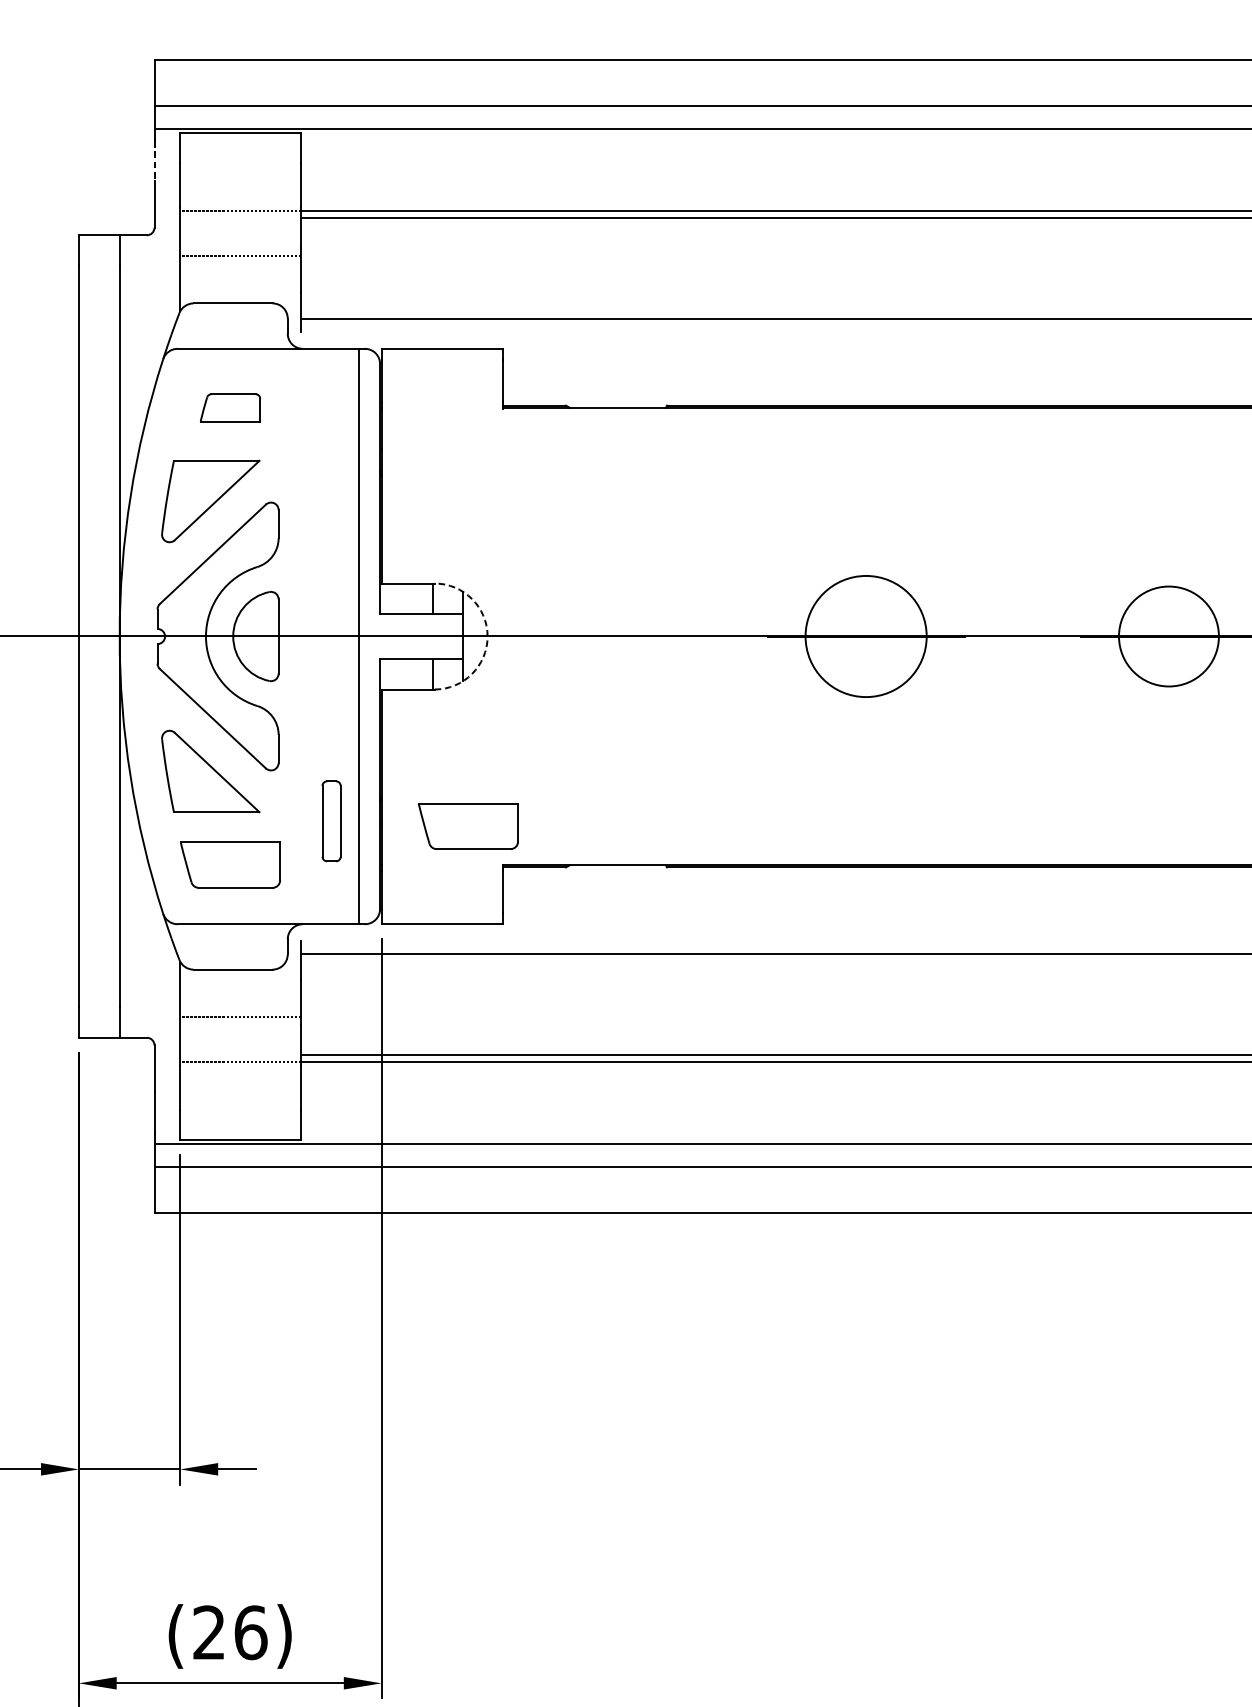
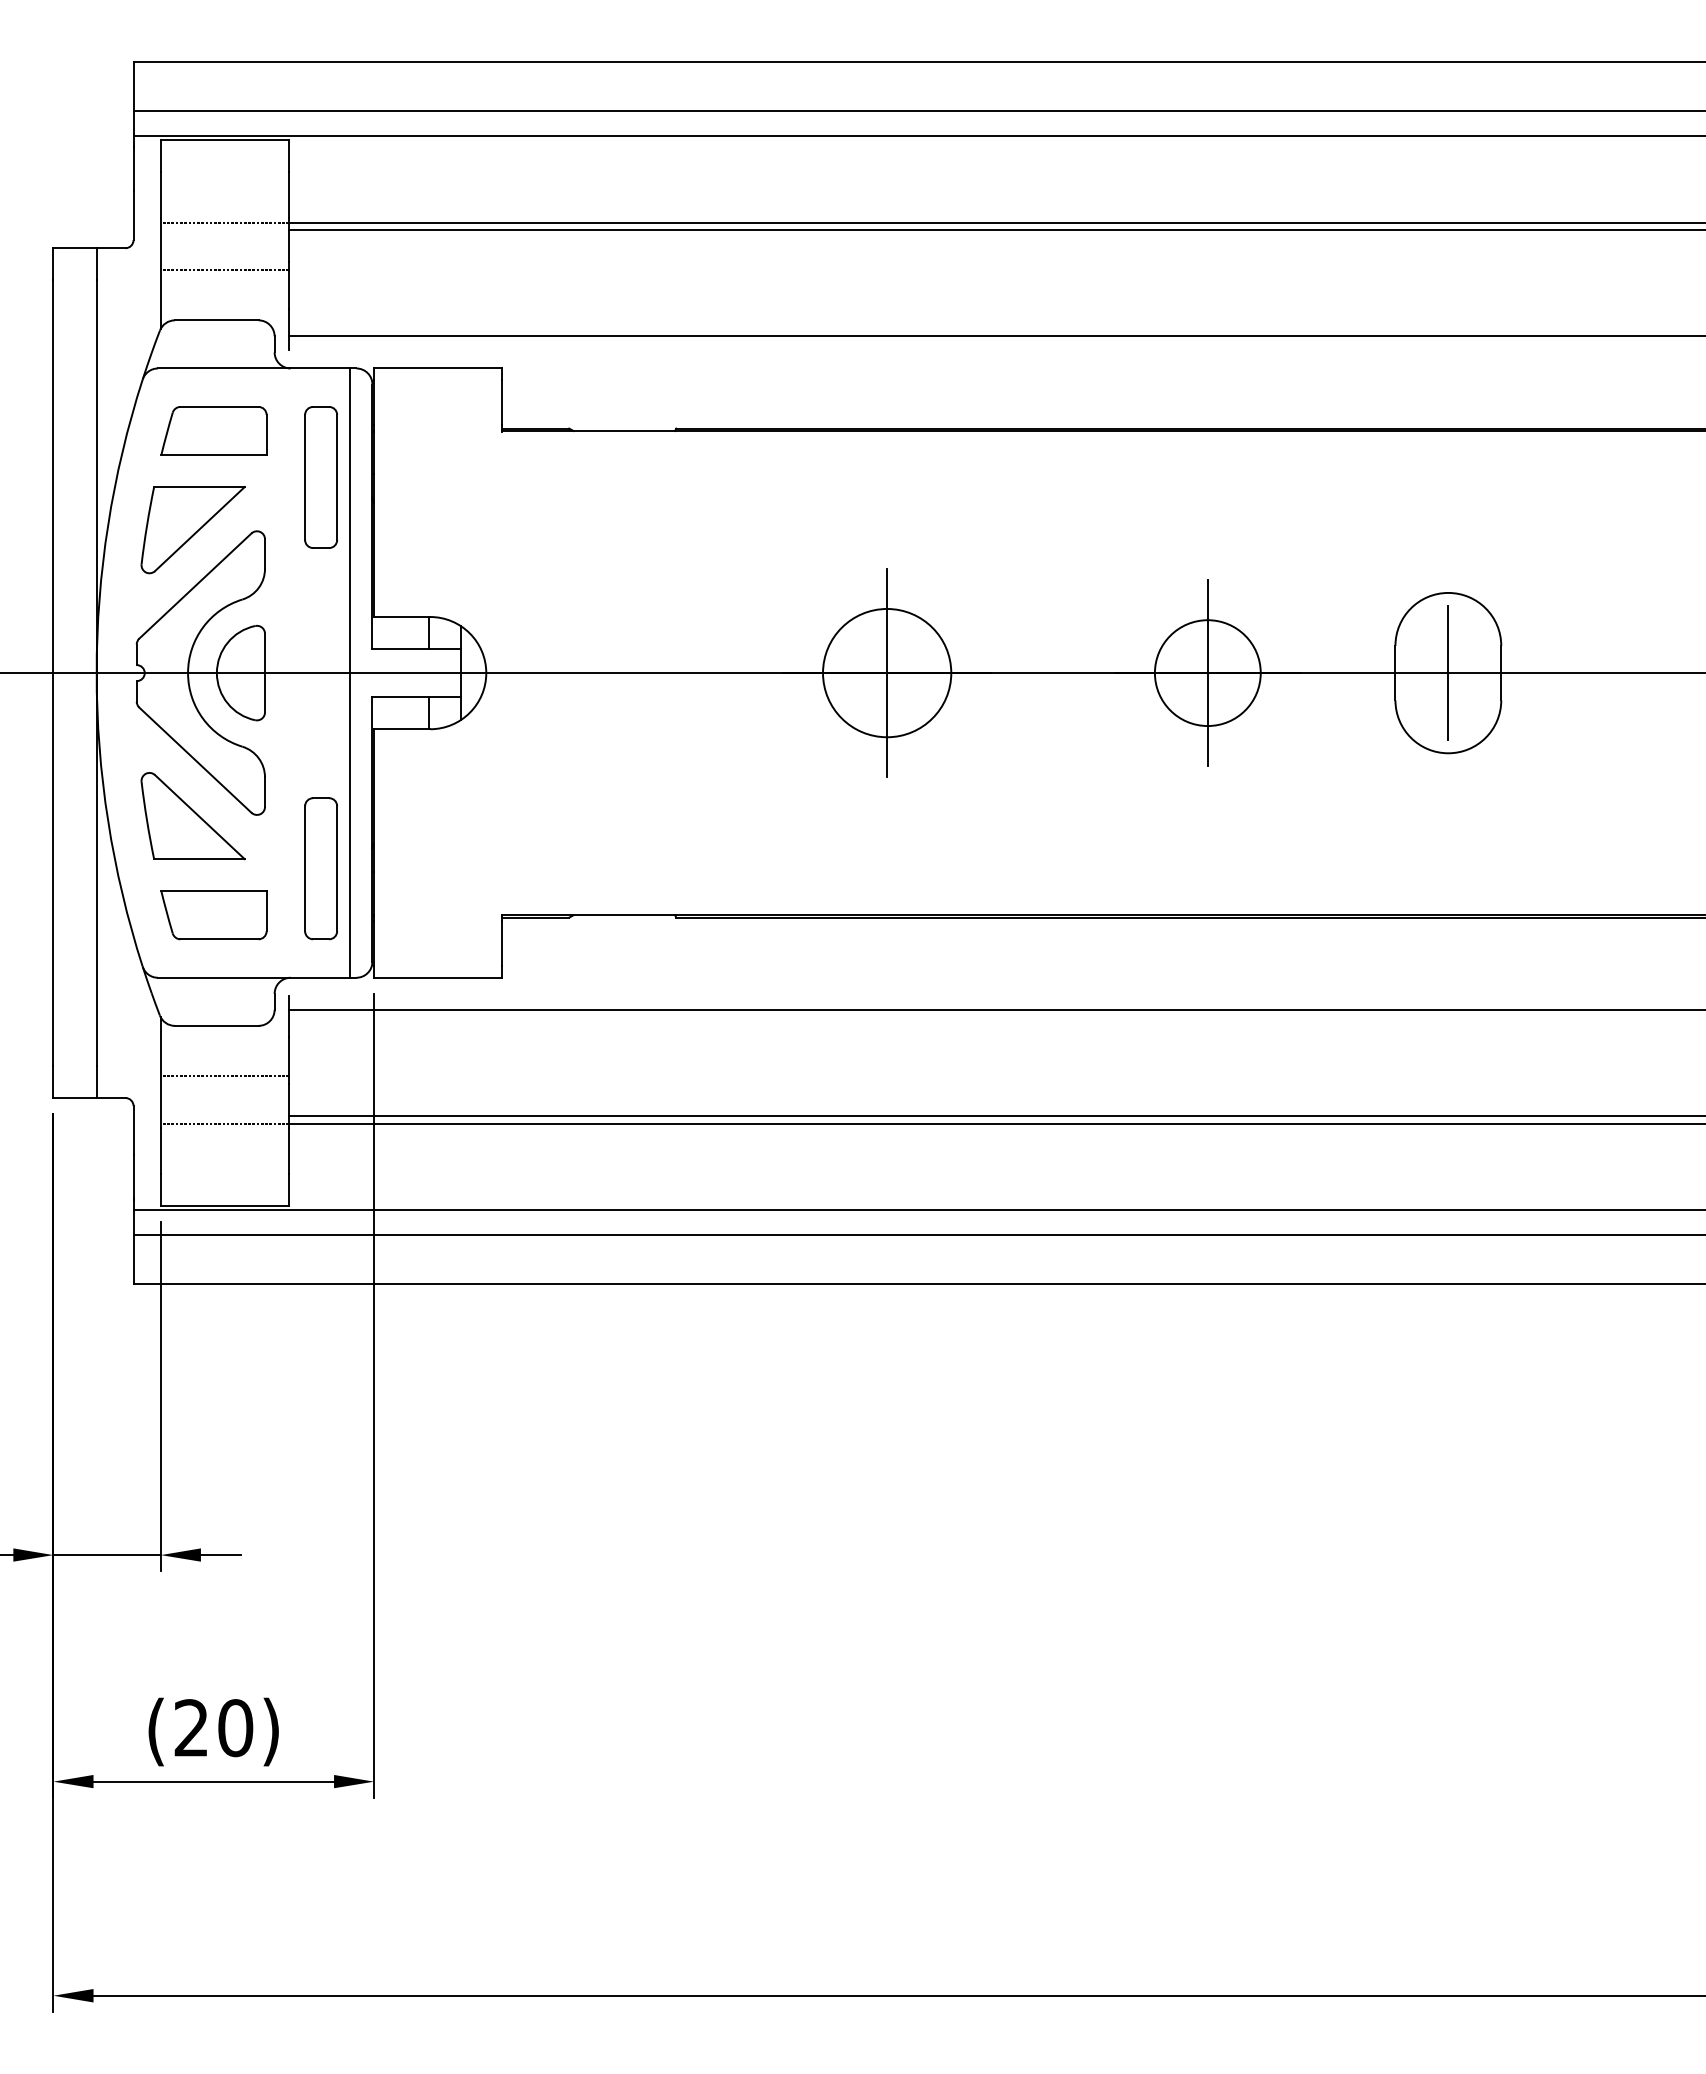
line: (154, 161) -> (133, 170), dashed -> solid
part: (230, 407) -> (213, 430), size x1.67
part: (331, 451) -> (320, 477), added
line: (866, 635) -> (887, 672), added
arc: (487, 636) -> (486, 673), dashed -> solid
line: (1168, 636) -> (1207, 673), added
part: (331, 821) -> (320, 868), size x1.67
part: (467, 826) -> (465, 874), removed
text: (250, 1633) -> (235, 1728), (26) -> (20)

